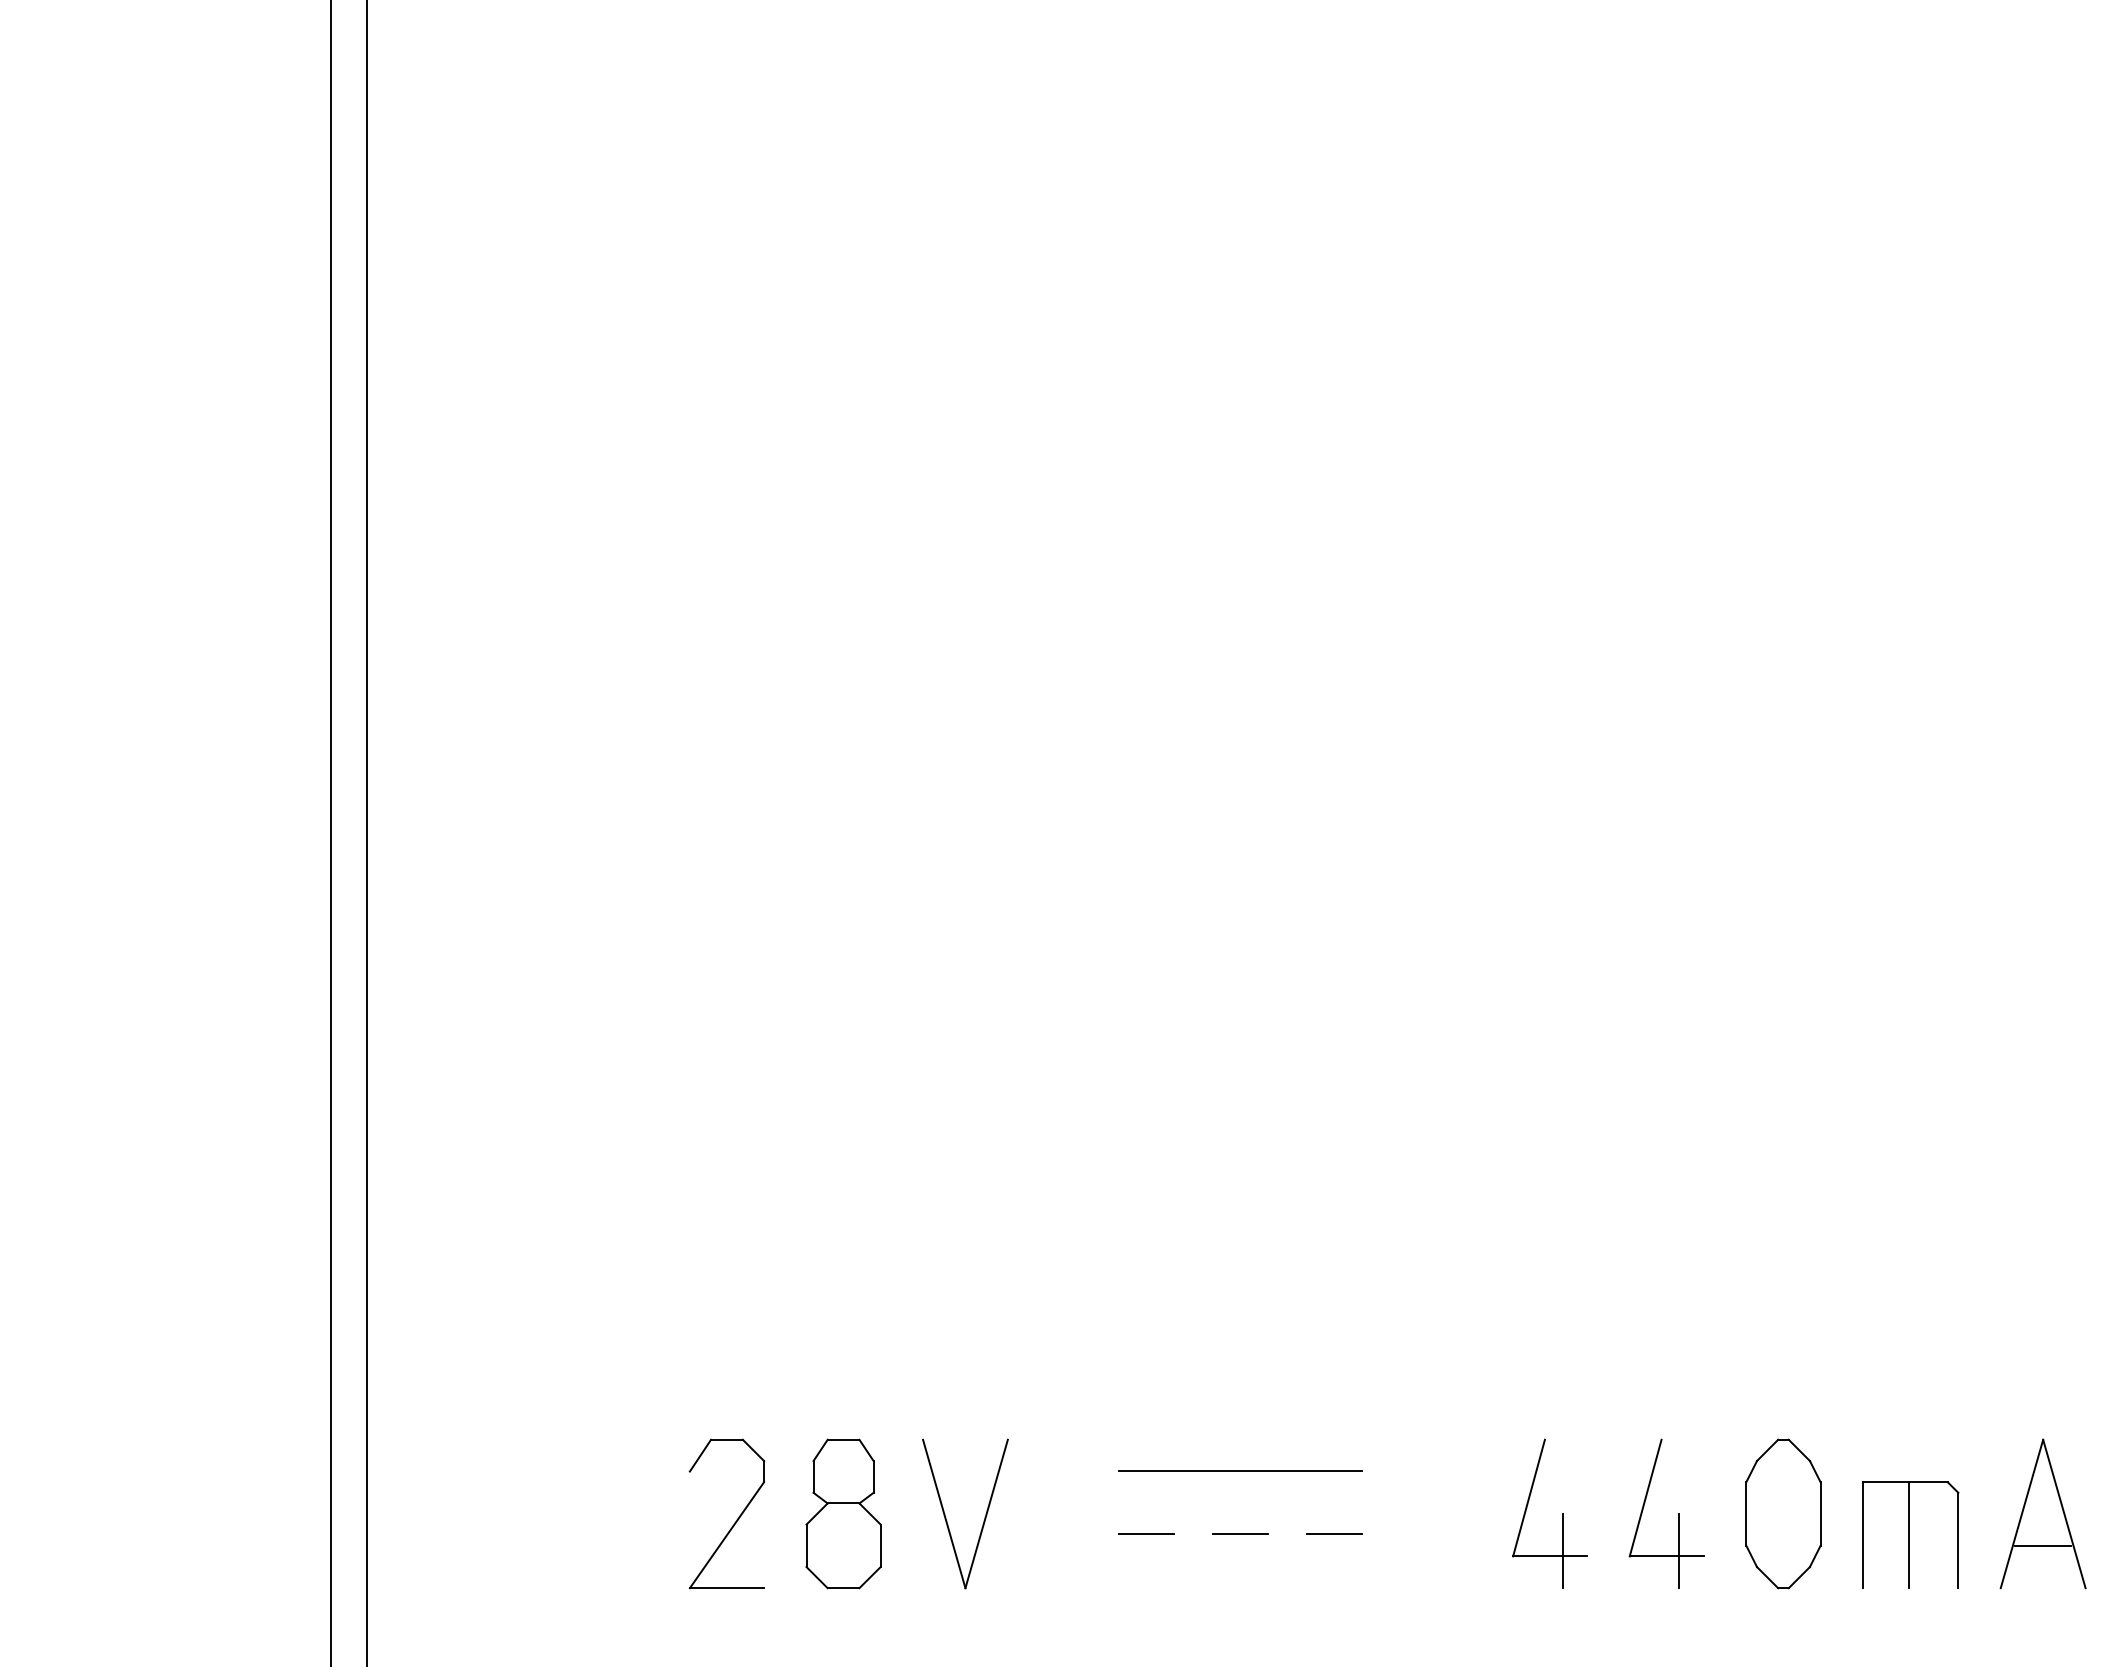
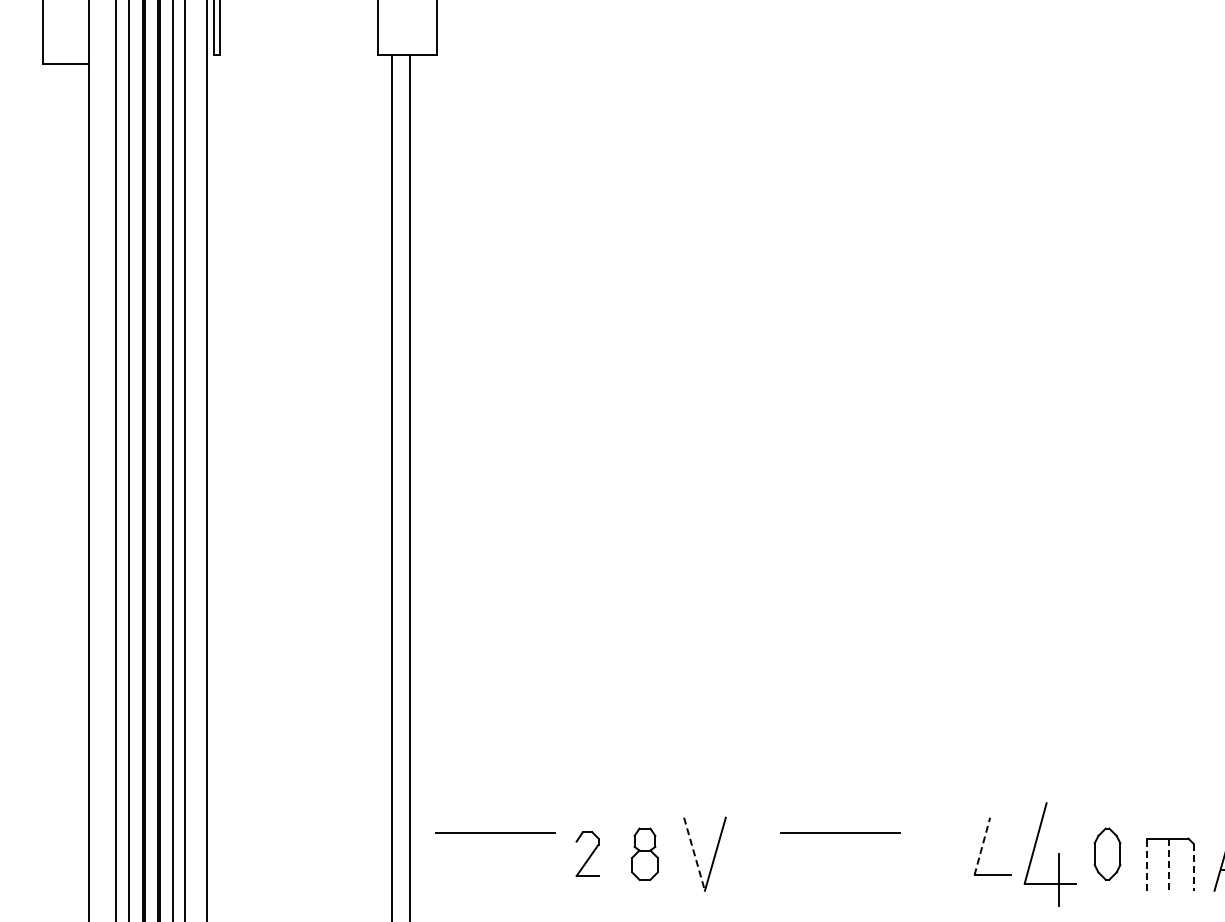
line: (539, 1469) -> (495, 832), added
line: (1529, 1498) -> (982, 846), solid -> dashed
part: (726, 1512) -> (587, 853), size x0.6
part: (842, 1512) -> (644, 853), size x0.7
part: (1665, 1512) -> (1049, 853), size x1.4
part: (1783, 1512) -> (1107, 853), size x0.7
line: (944, 1514) -> (694, 854), solid -> dashed
line: (1147, 1532) -> (794, 863), removed
line: (1238, 1532) -> (839, 863), removed
line: (1334, 1532) -> (886, 863), removed
line: (1862, 1534) -> (1146, 864), solid -> dashed
line: (1909, 1536) -> (1169, 865), solid -> dashed
line: (1958, 1540) -> (1193, 867), solid -> dashed
line: (1561, 1551) -> (998, 872), removed

